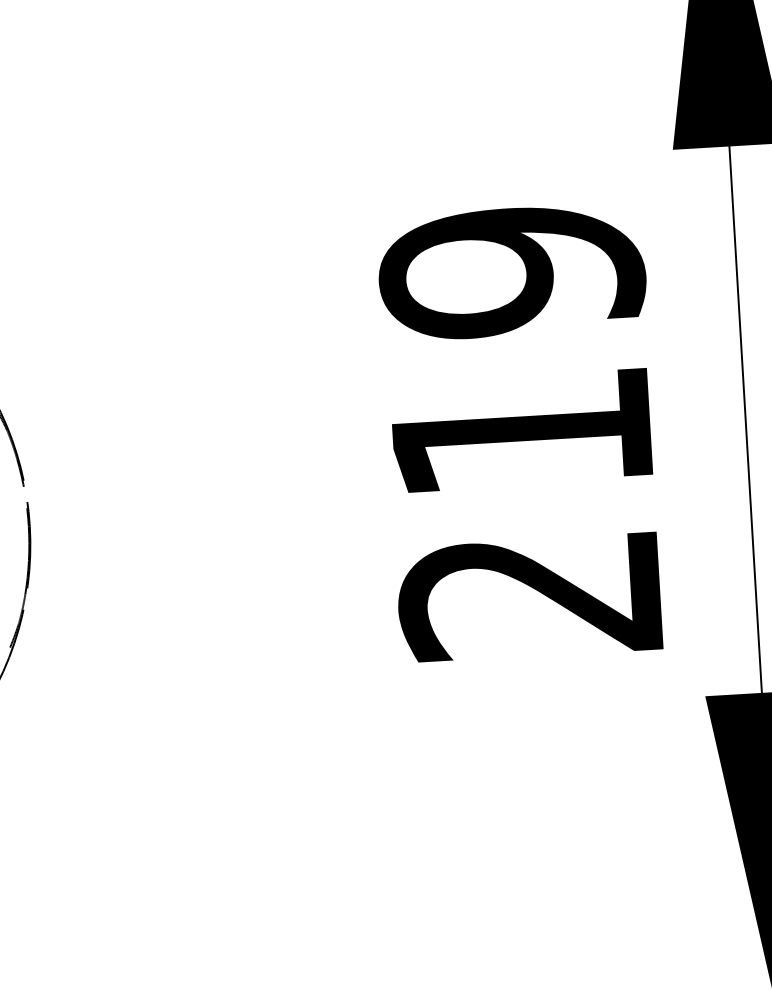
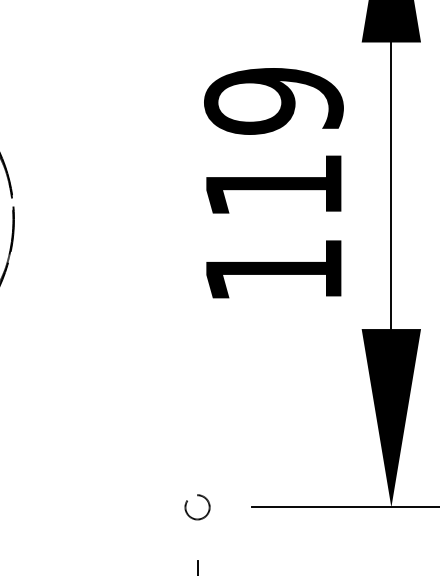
text: (528, 596) -> (272, 271), 219 -> 119

